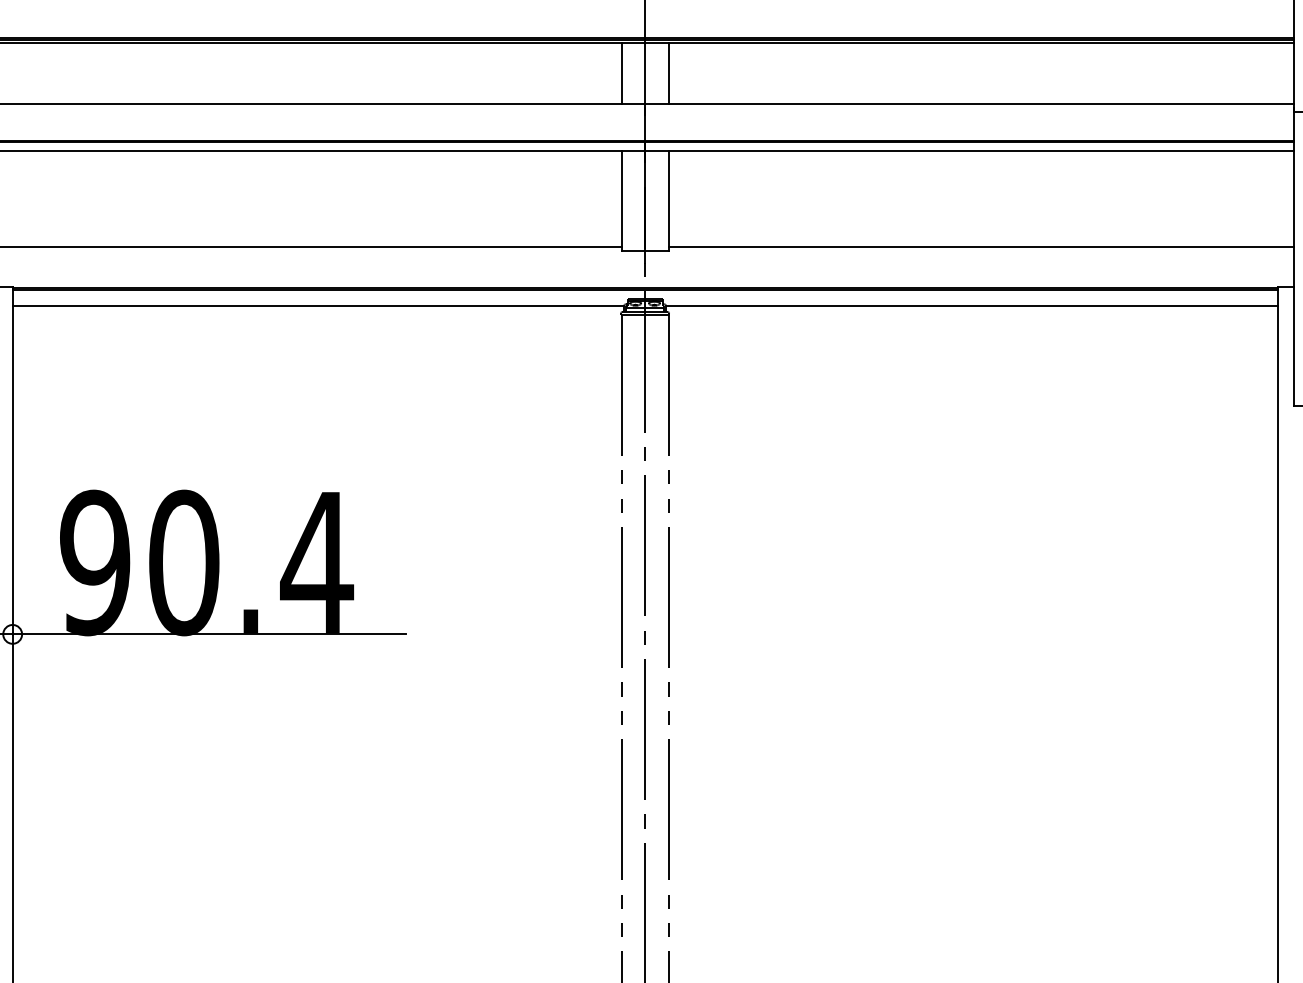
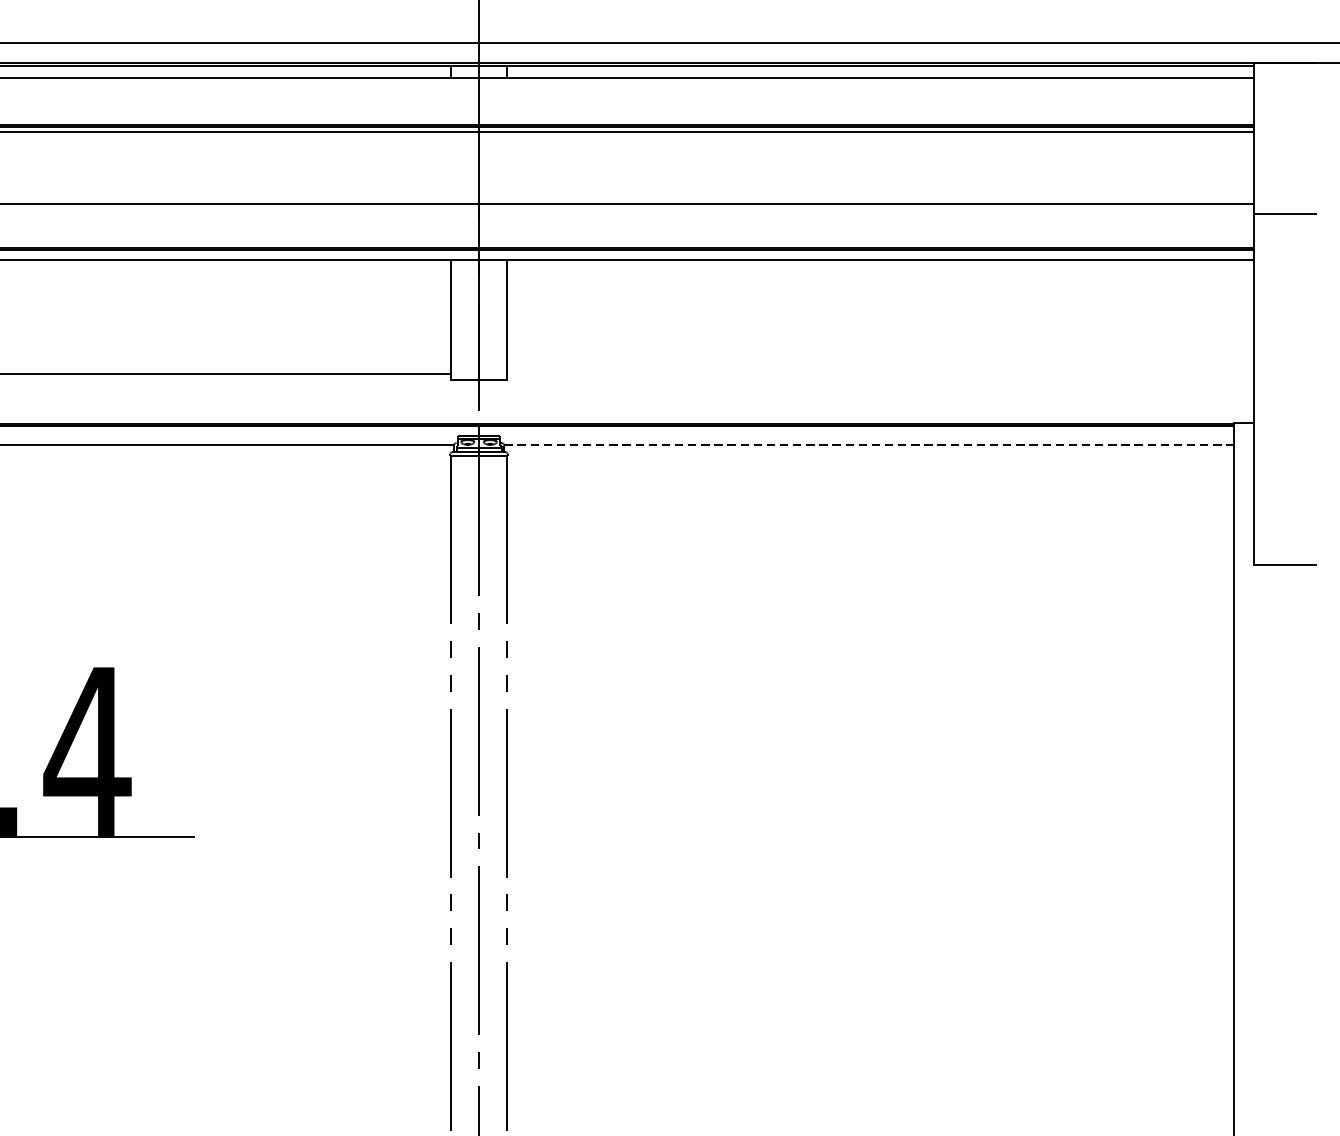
line: (621, 73) -> (450, 167), removed
line: (668, 73) -> (506, 167), removed
line: (981, 246) -> (880, 374), removed
line: (971, 306) -> (868, 445), solid -> dashed

